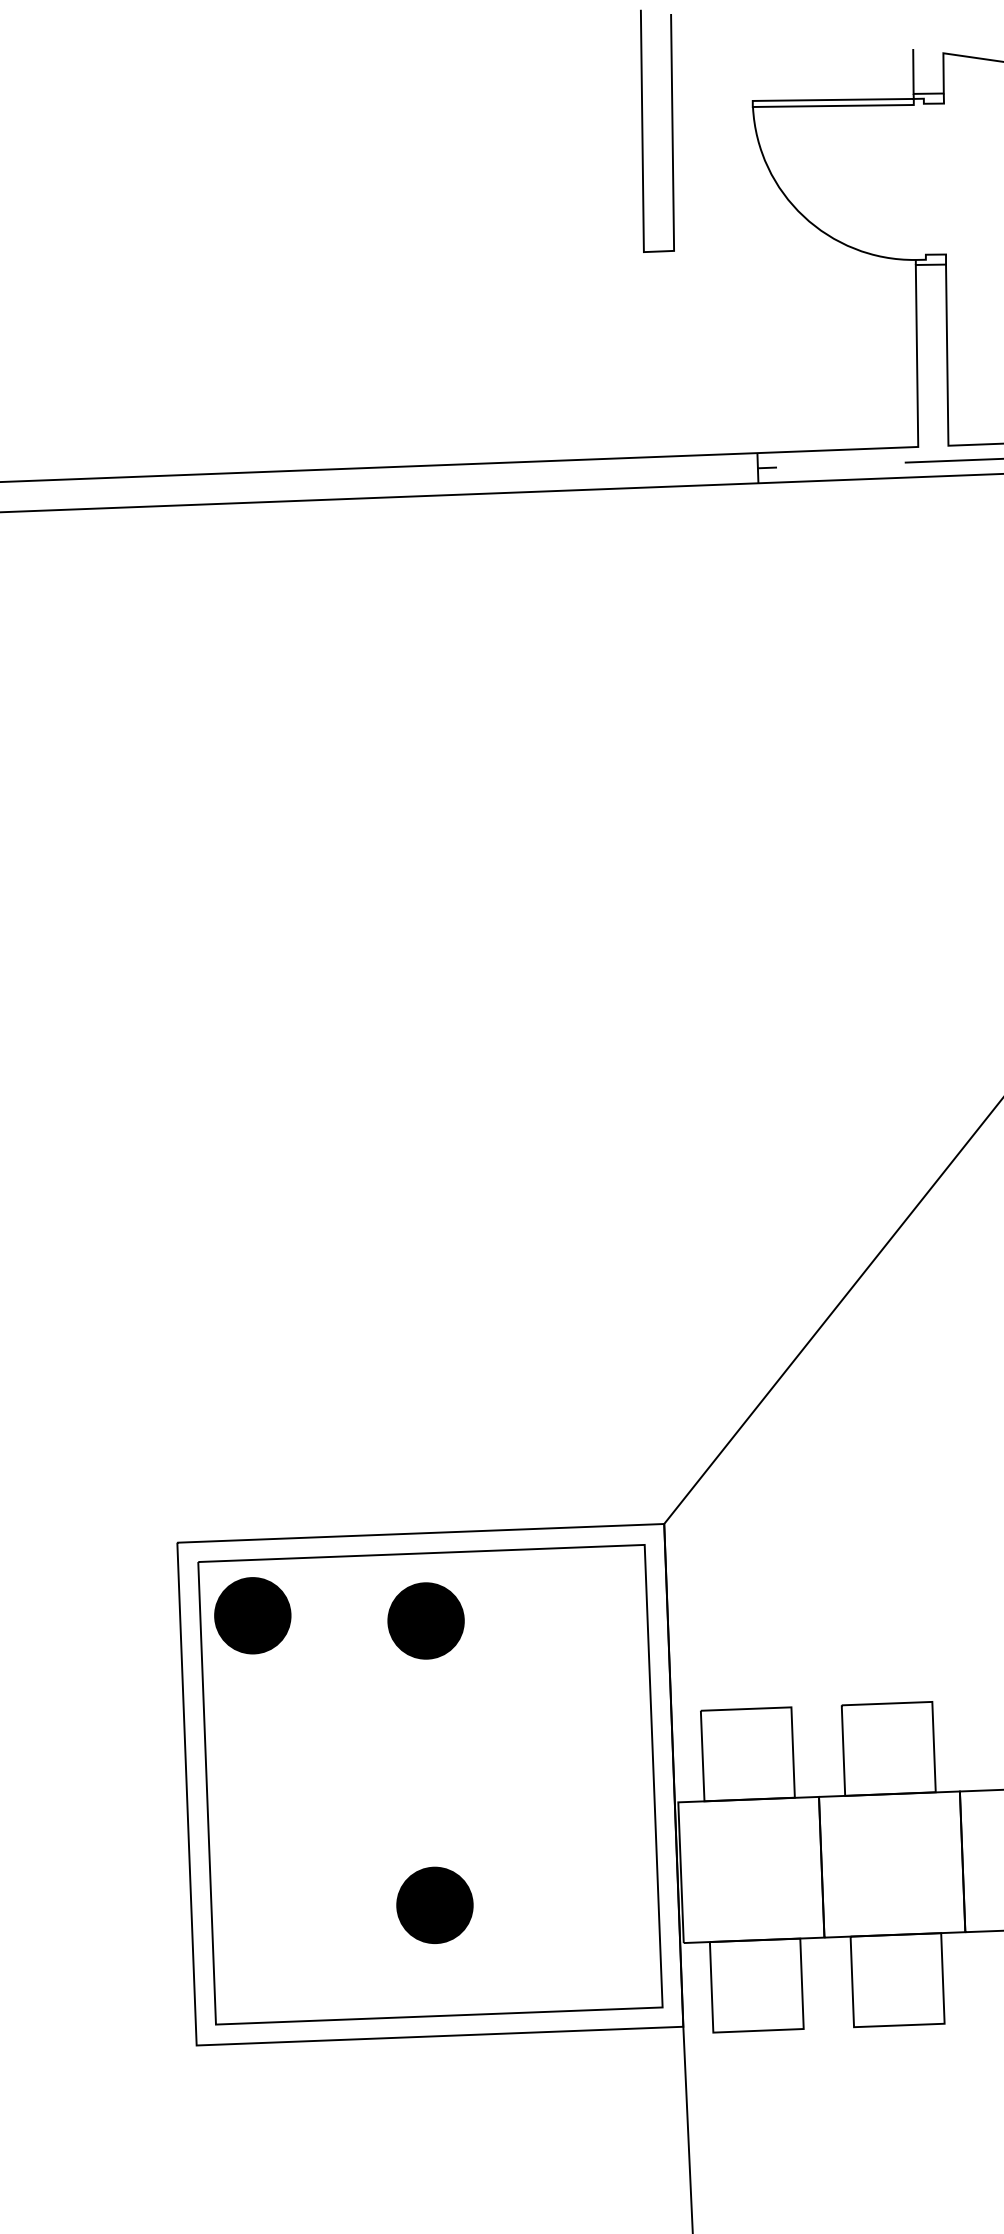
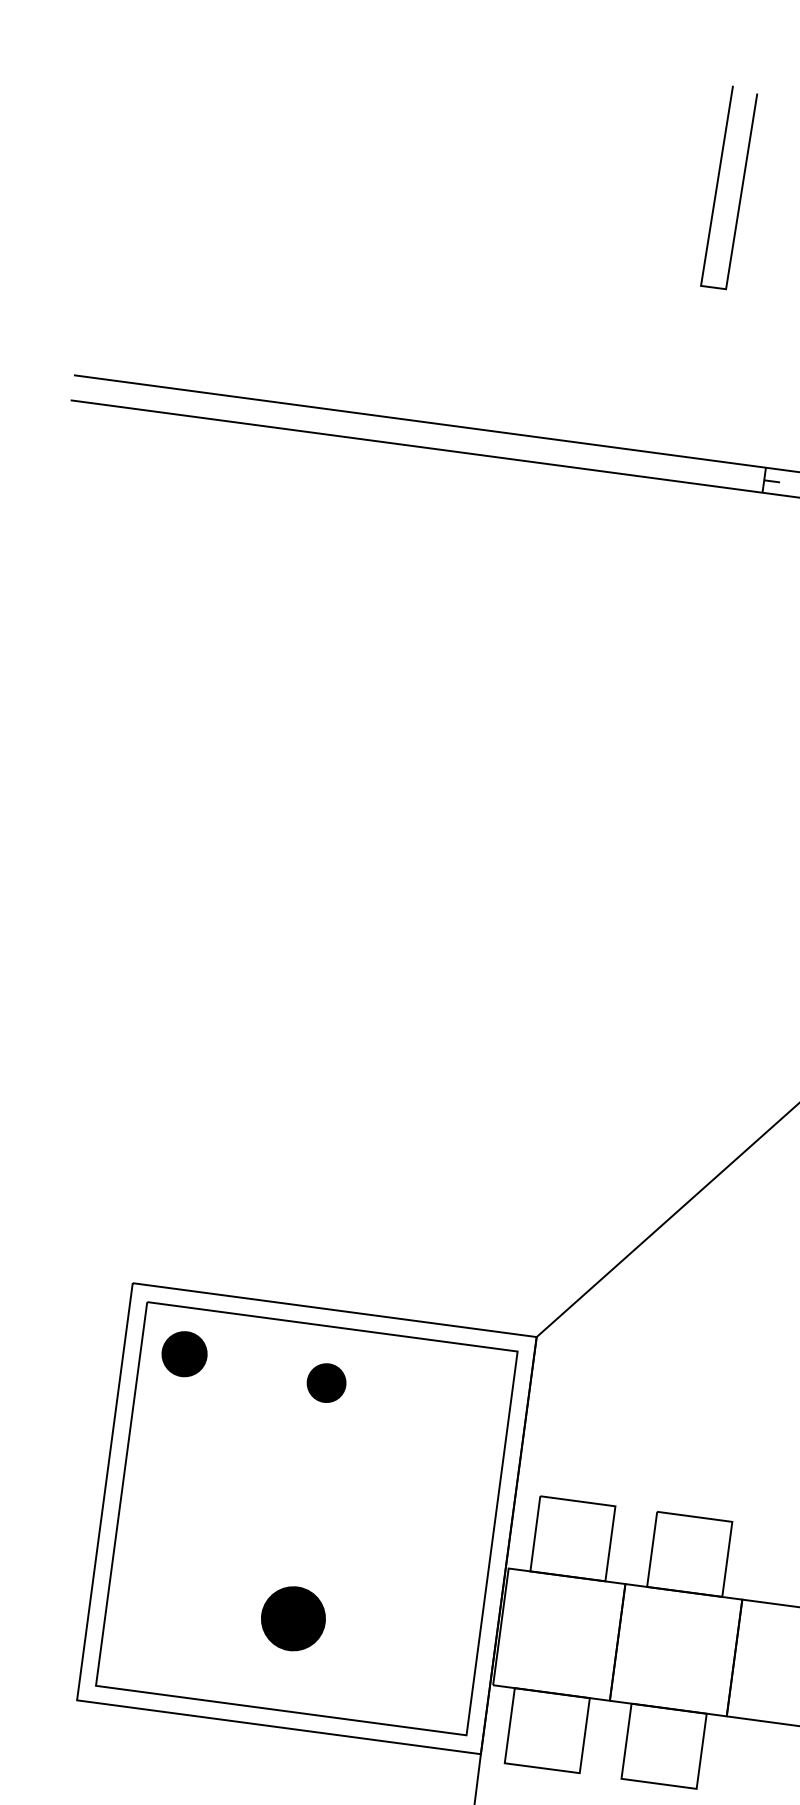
part: (252, 1615) -> (184, 1353), size x0.7
part: (425, 1620) -> (326, 1382), size x0.6

